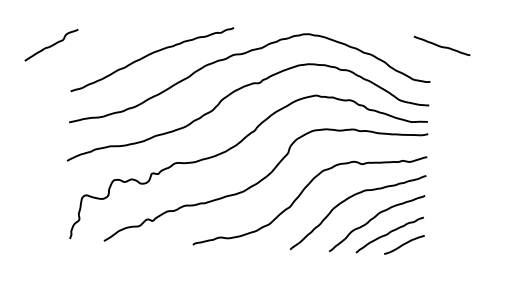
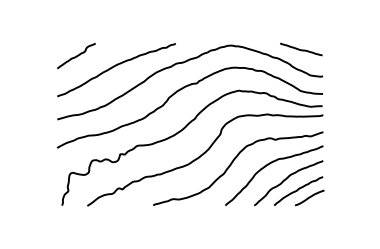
curve: (51, 45) -> (76, 56), moved
line: (442, 46) -> (301, 49), moved

